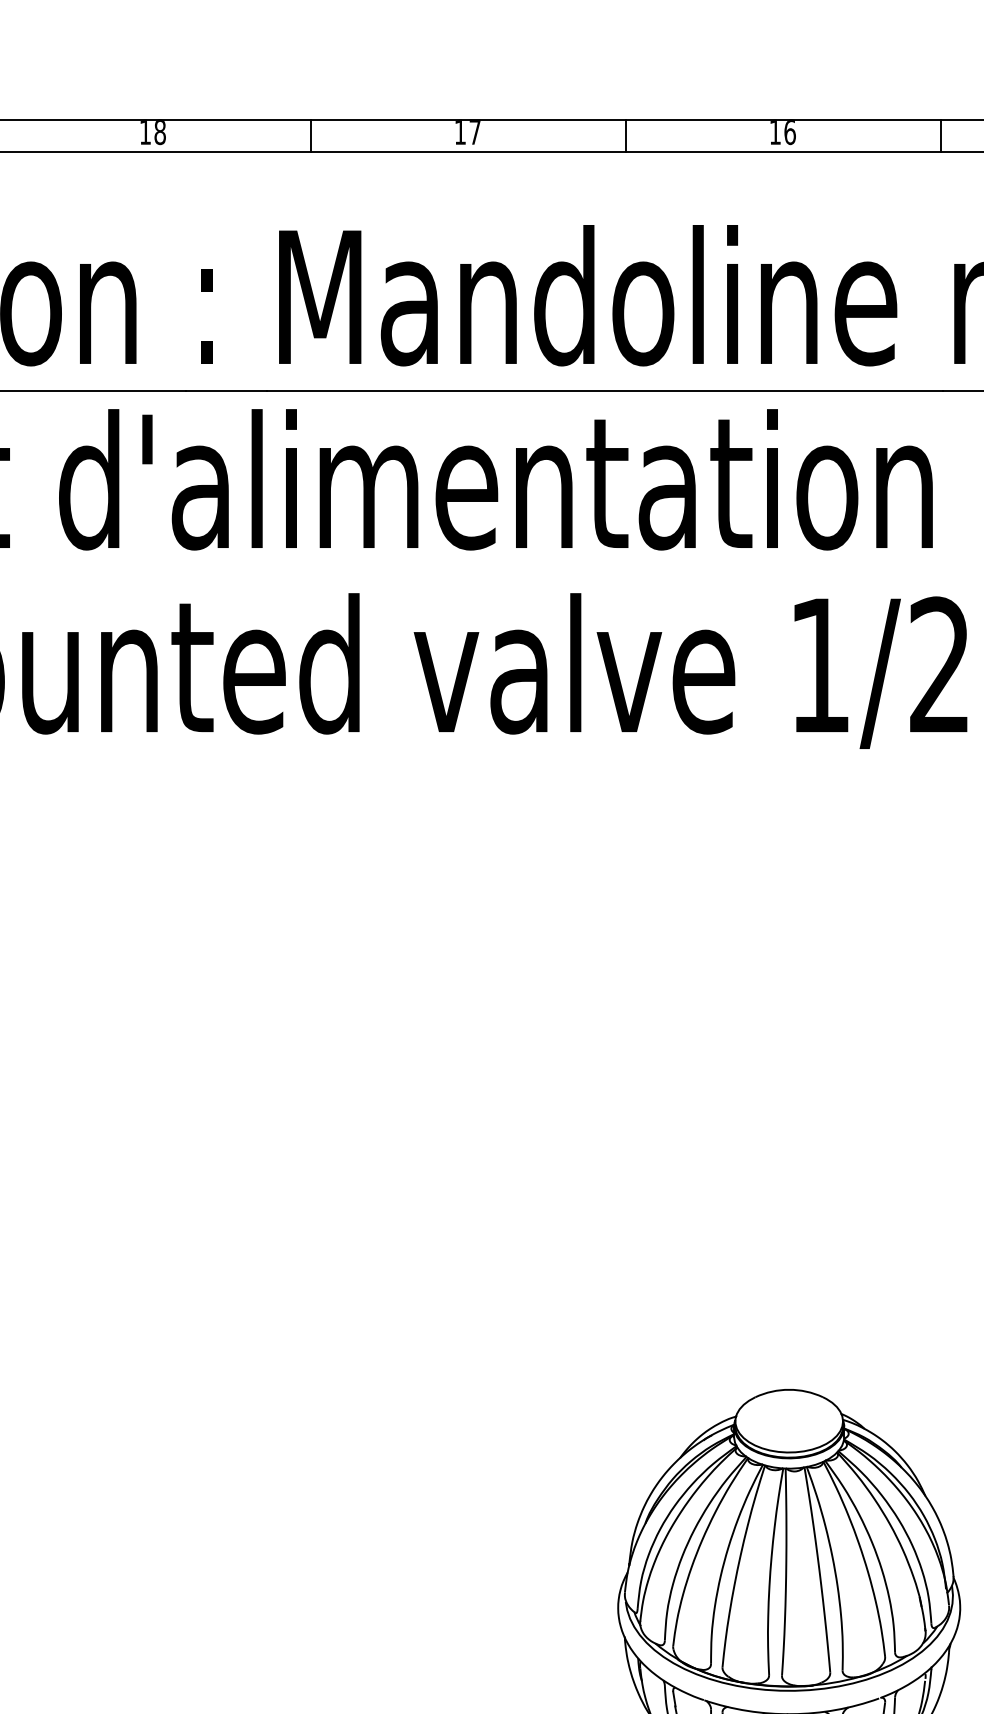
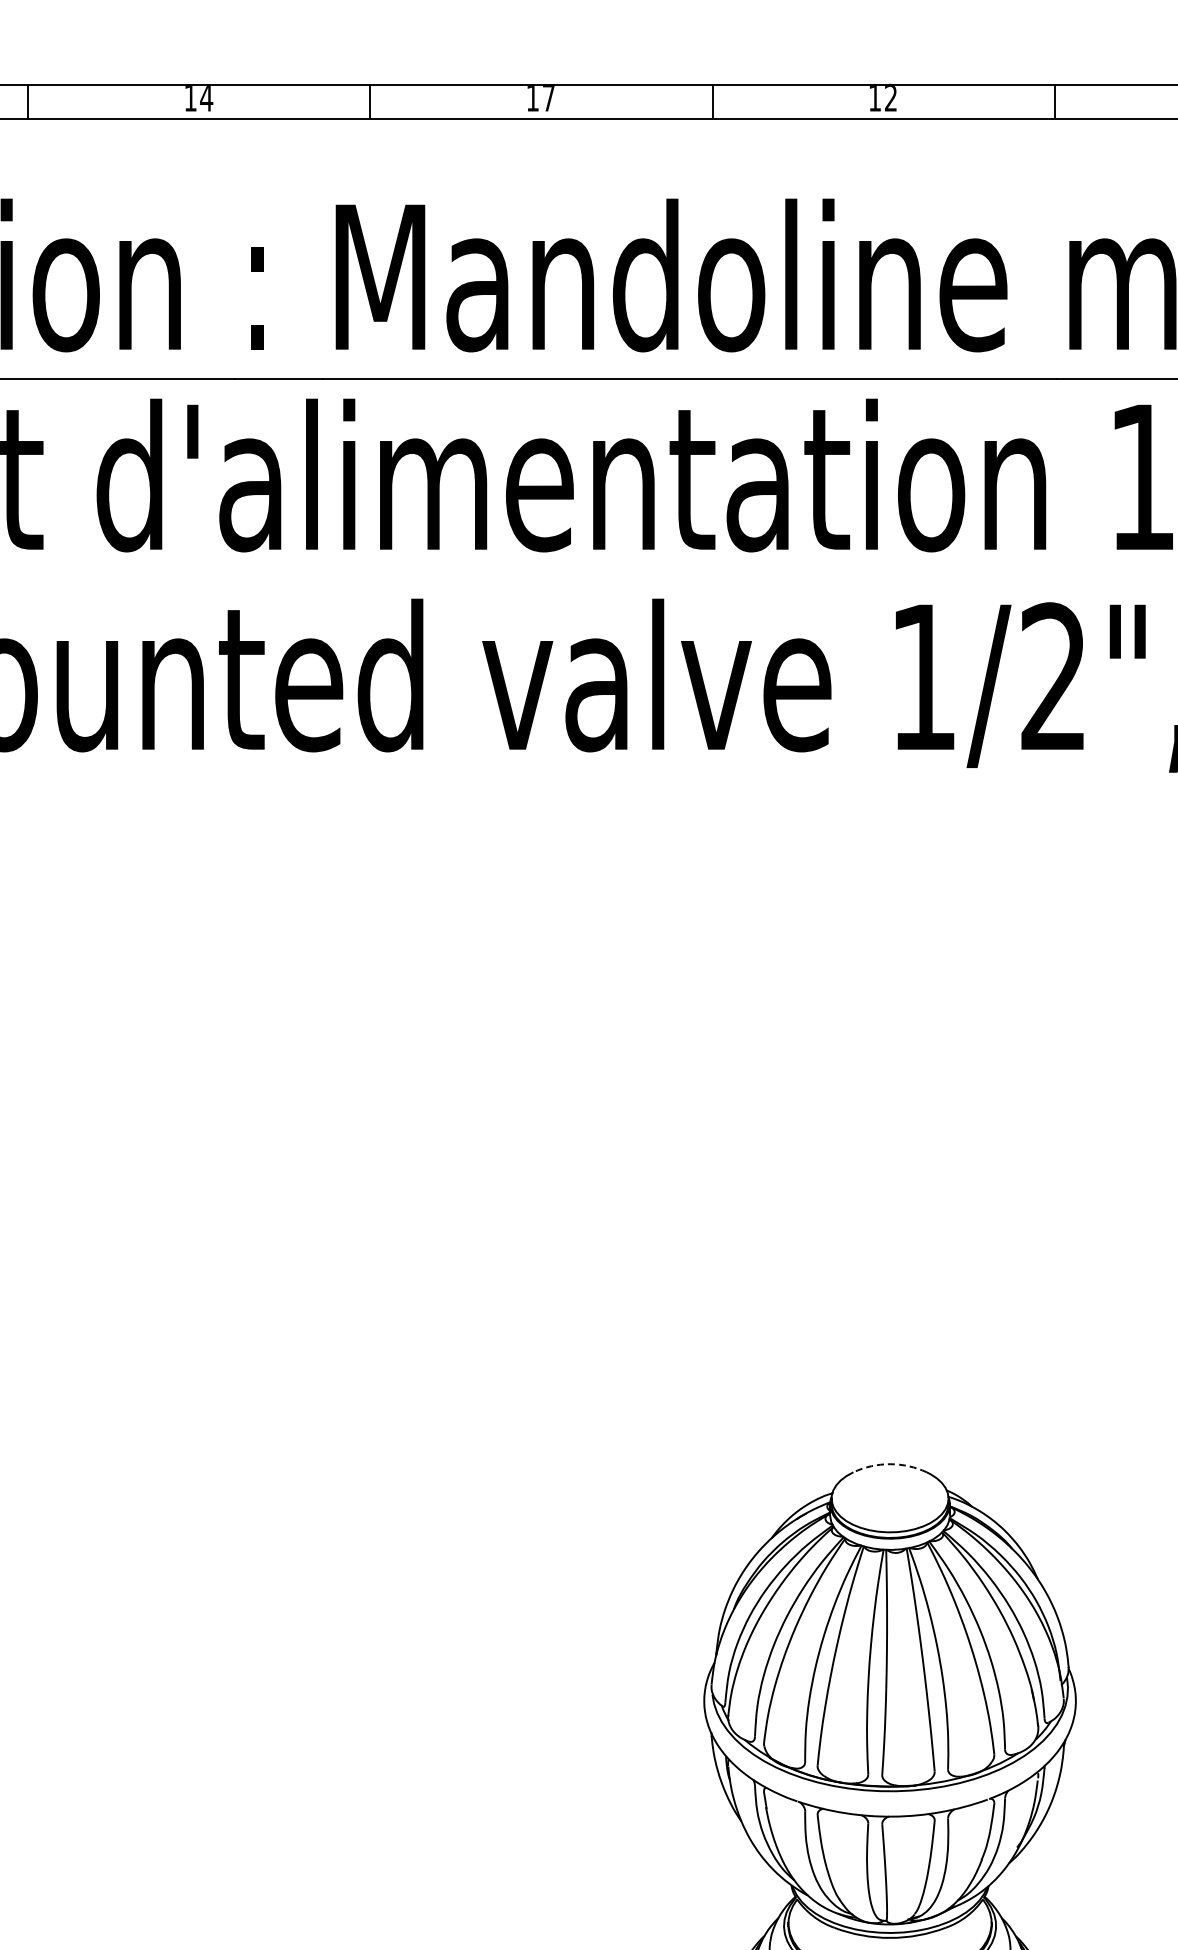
text: (160, 131) -> (206, 97), 18 -> 14
text: (789, 131) -> (890, 97), 16 -> 12
arc: (789, 1390) -> (890, 1464), solid -> dashed

